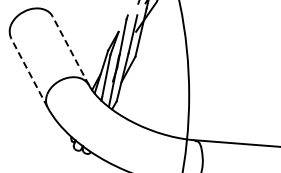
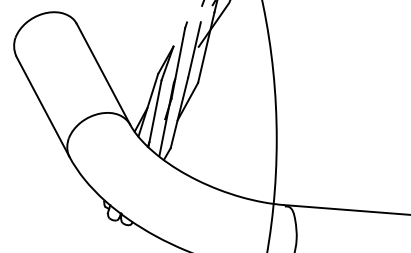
line: (70, 50) -> (103, 73), dashed -> solid
line: (29, 72) -> (43, 106), dashed -> solid

